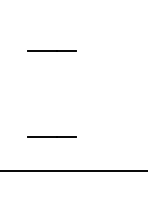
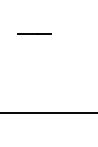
line: (52, 136) -> (34, 90), removed

